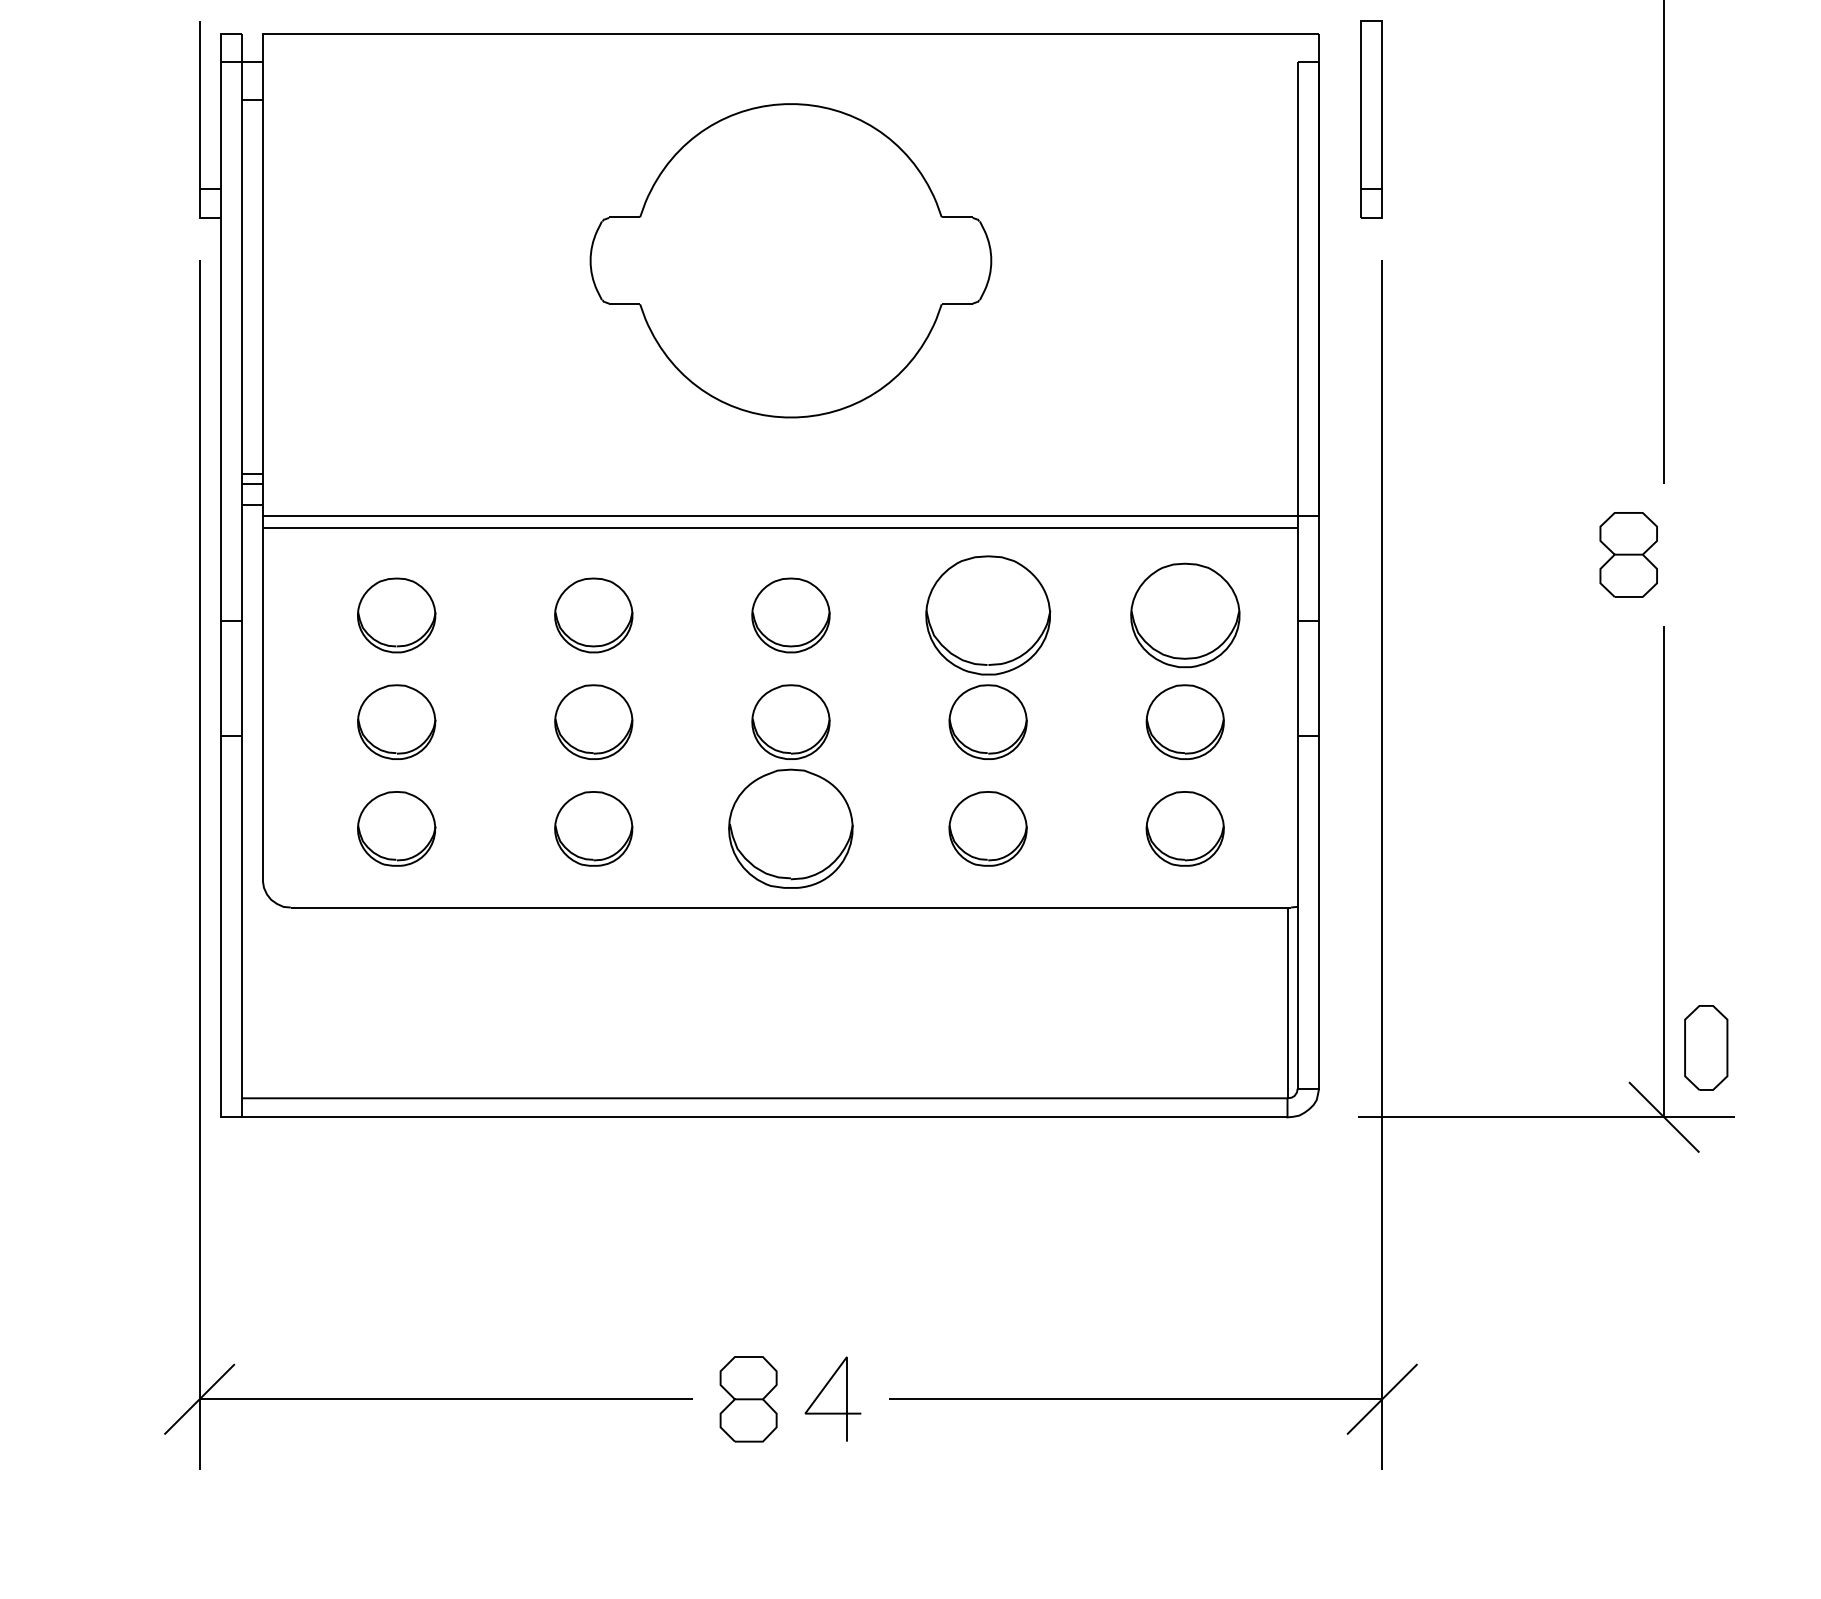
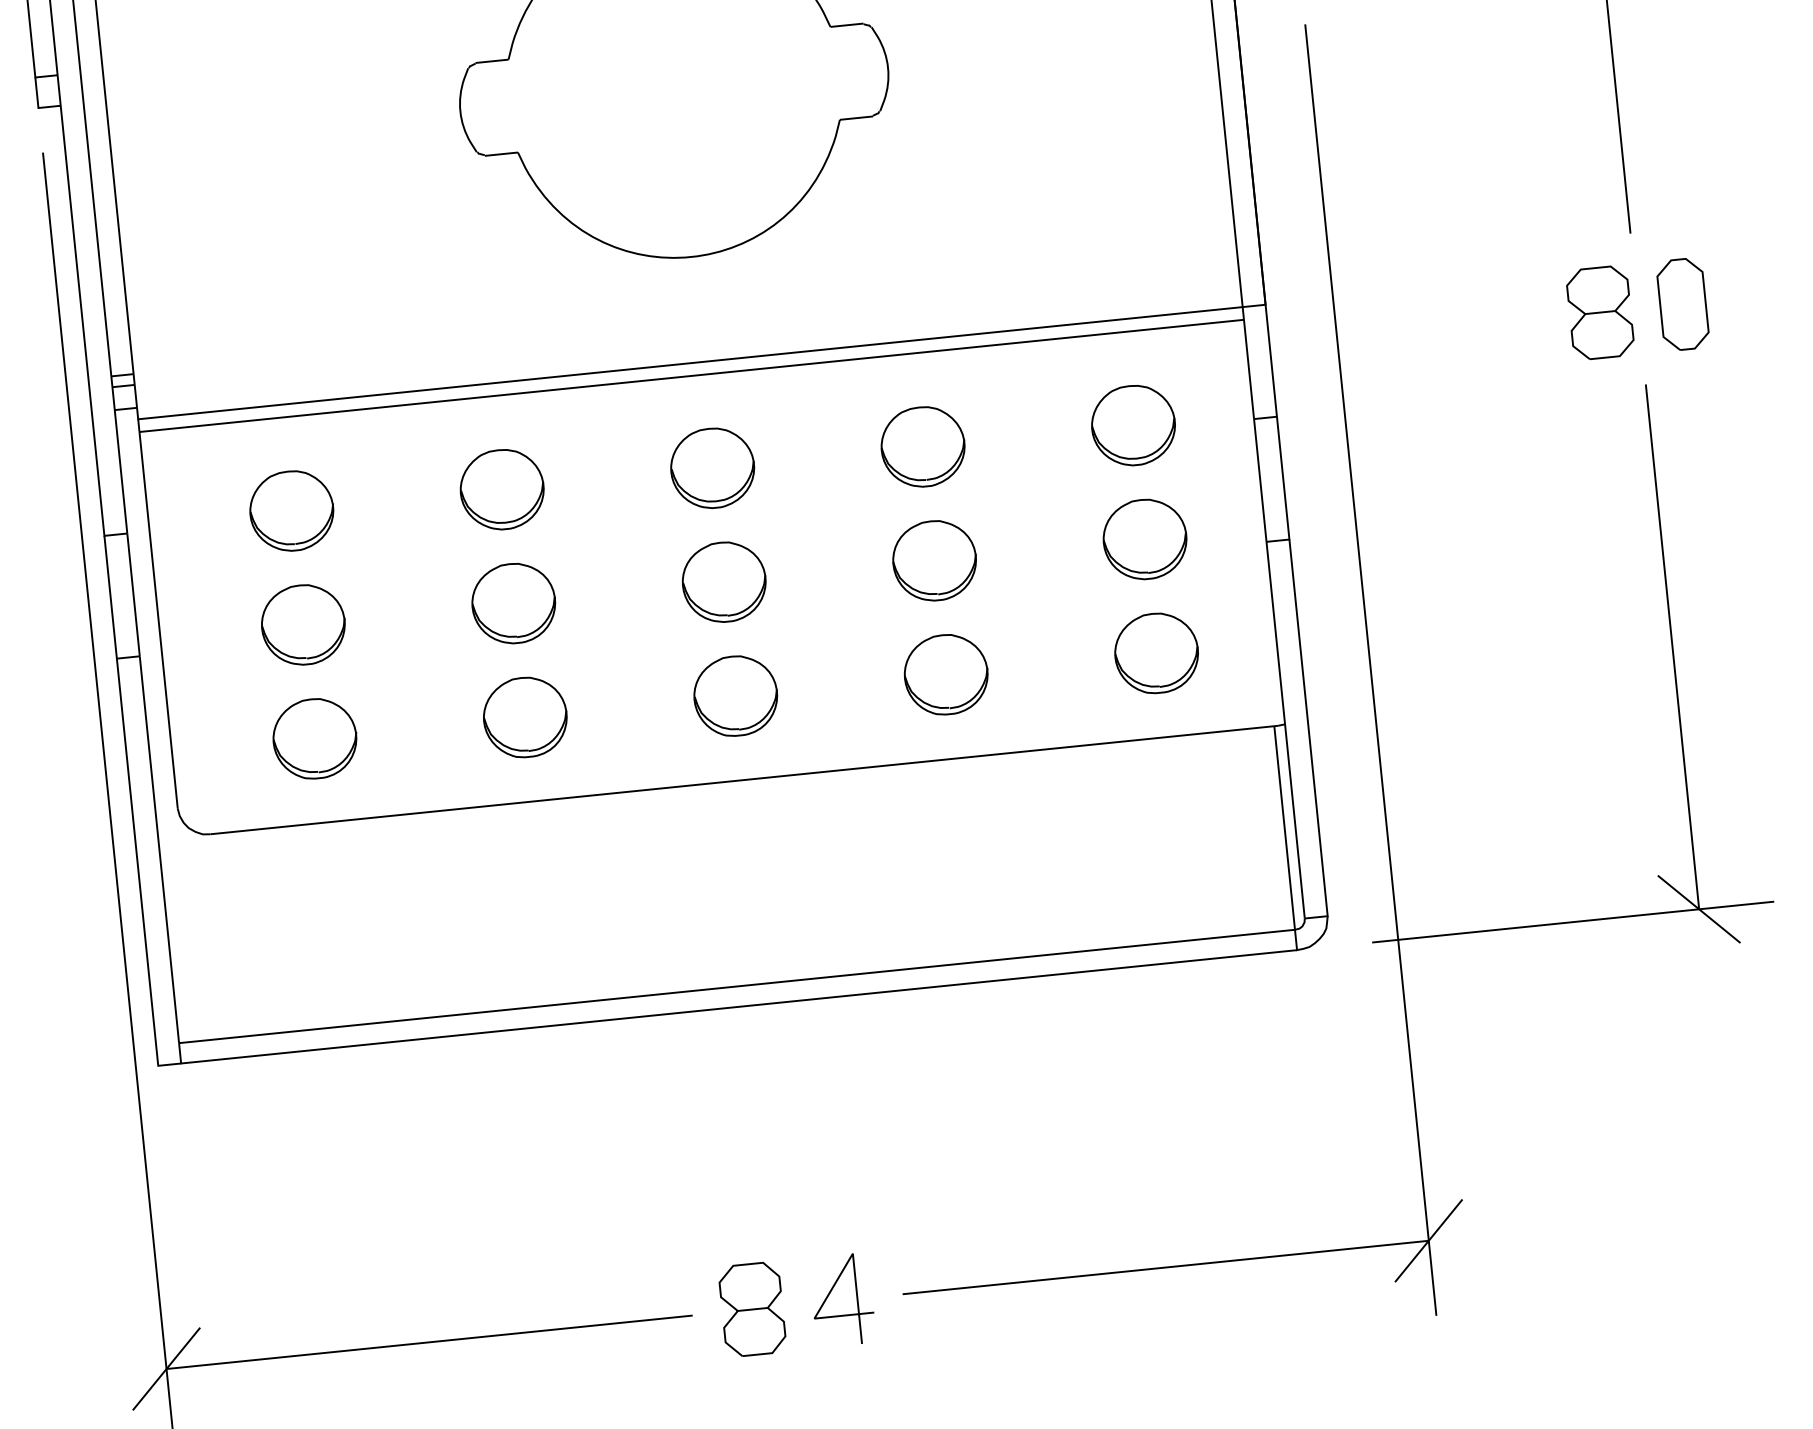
part: (987, 615) -> (922, 447), size x0.62
part: (1184, 615) -> (1132, 425), size x0.71
part: (790, 828) -> (735, 695), size x0.62
part: (1706, 1047) -> (1683, 303), moved

